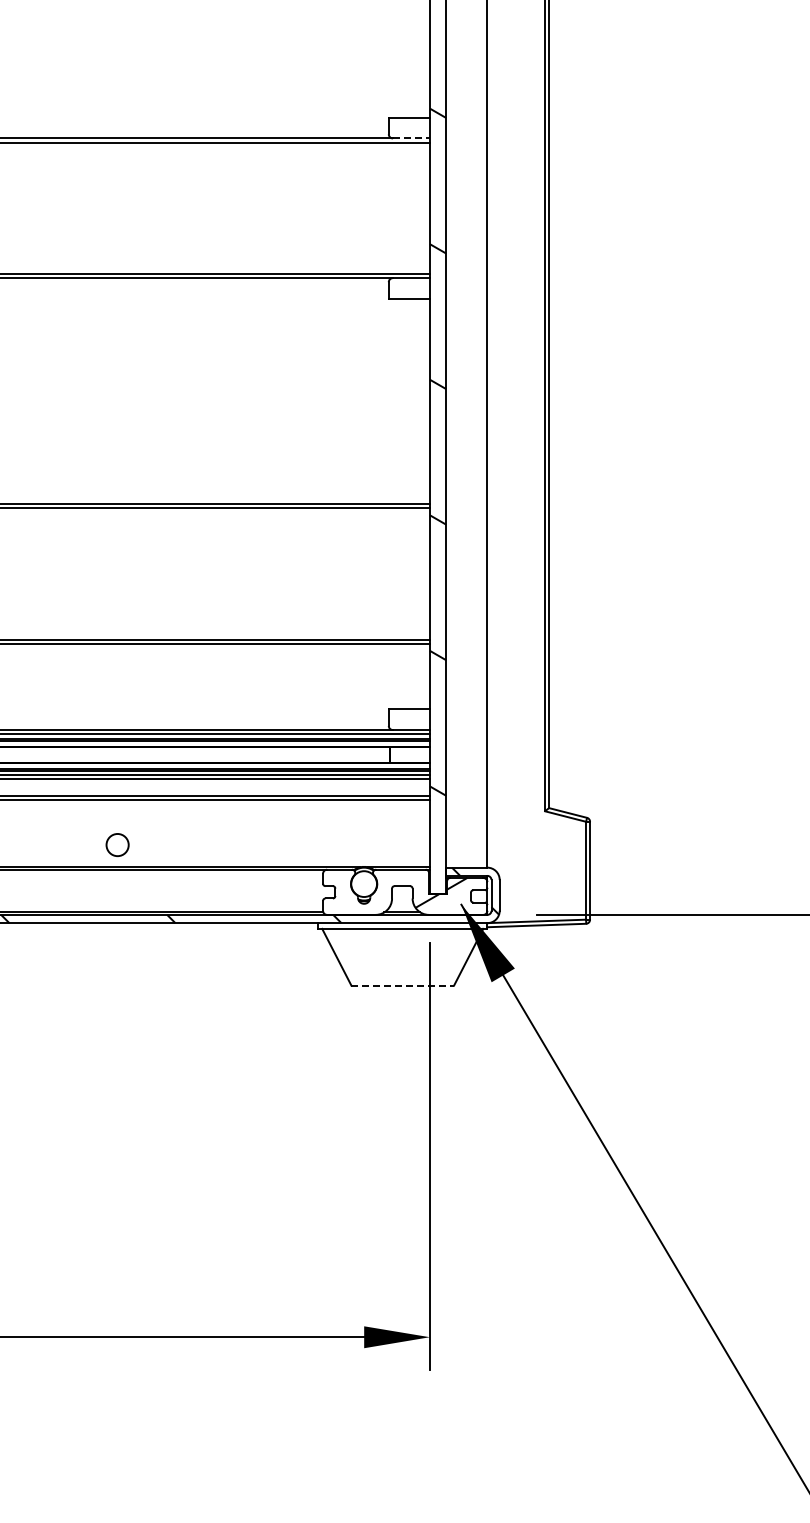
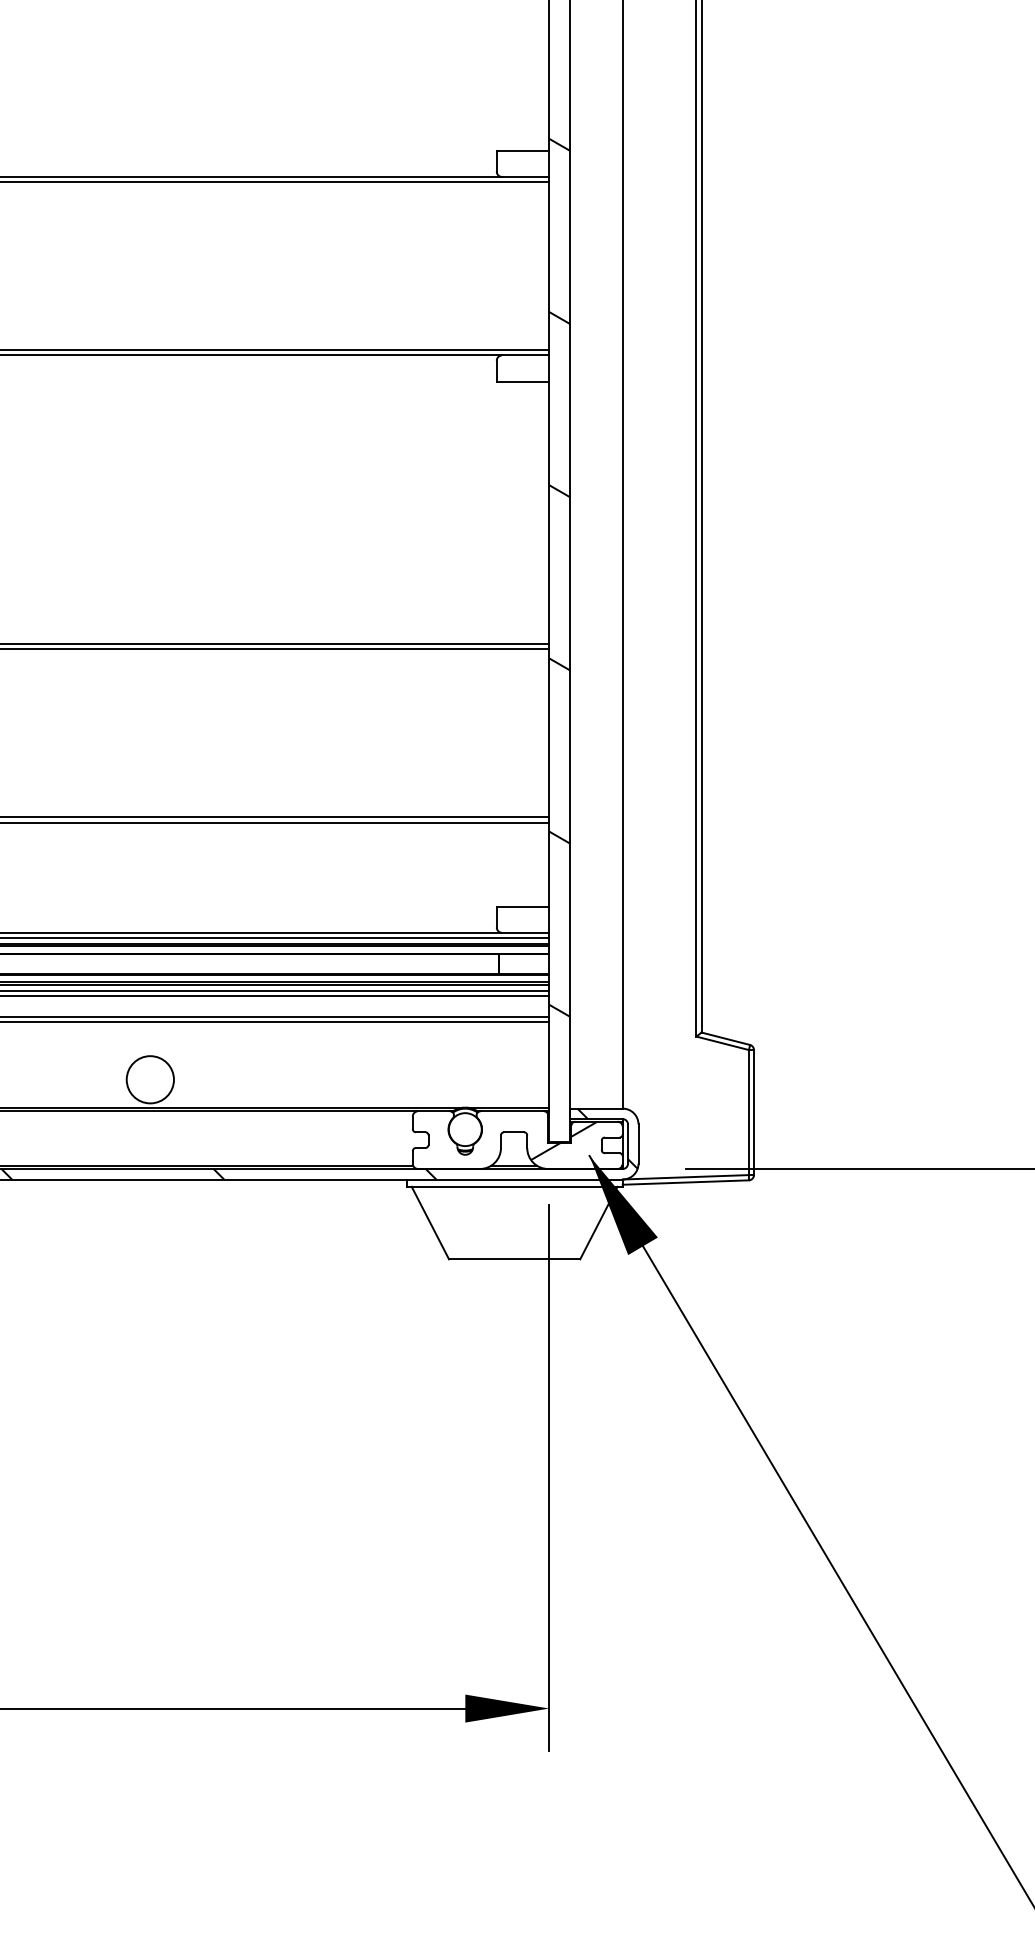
line: (411, 138) -> (525, 177), dashed -> solid
circle: (117, 844) -> (150, 1079), size x1.67
line: (403, 985) -> (515, 1259), dashed -> solid

